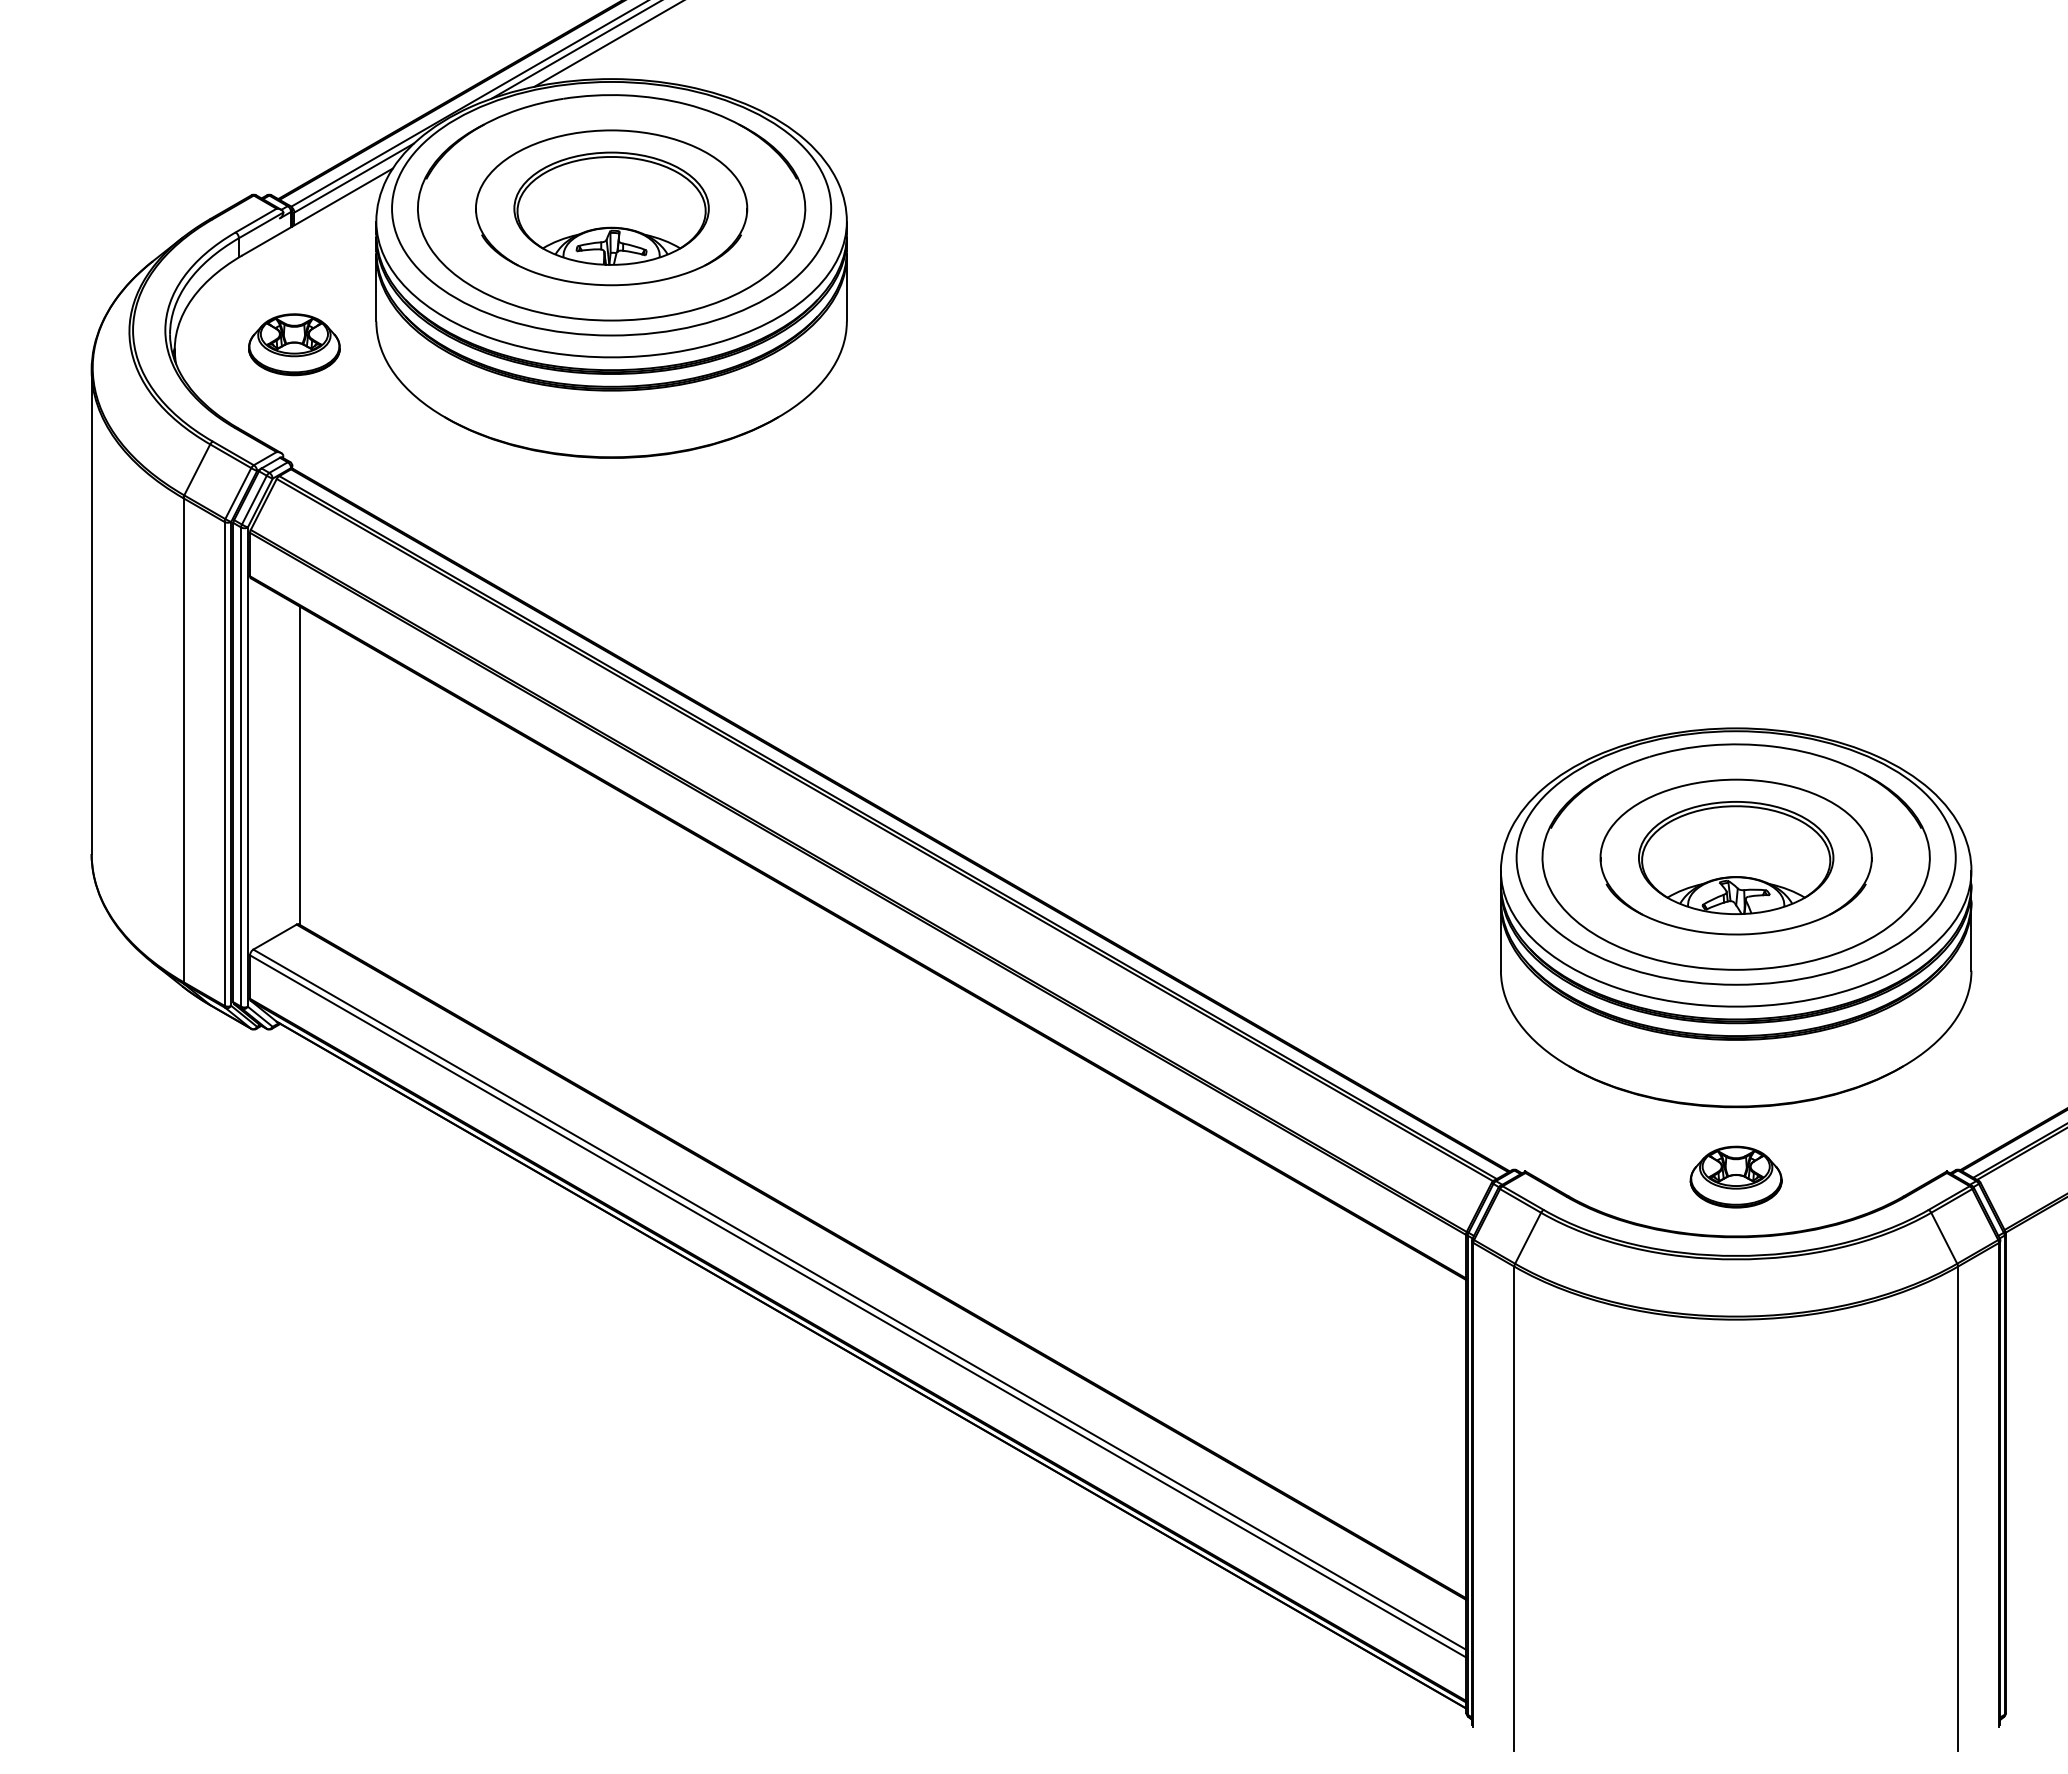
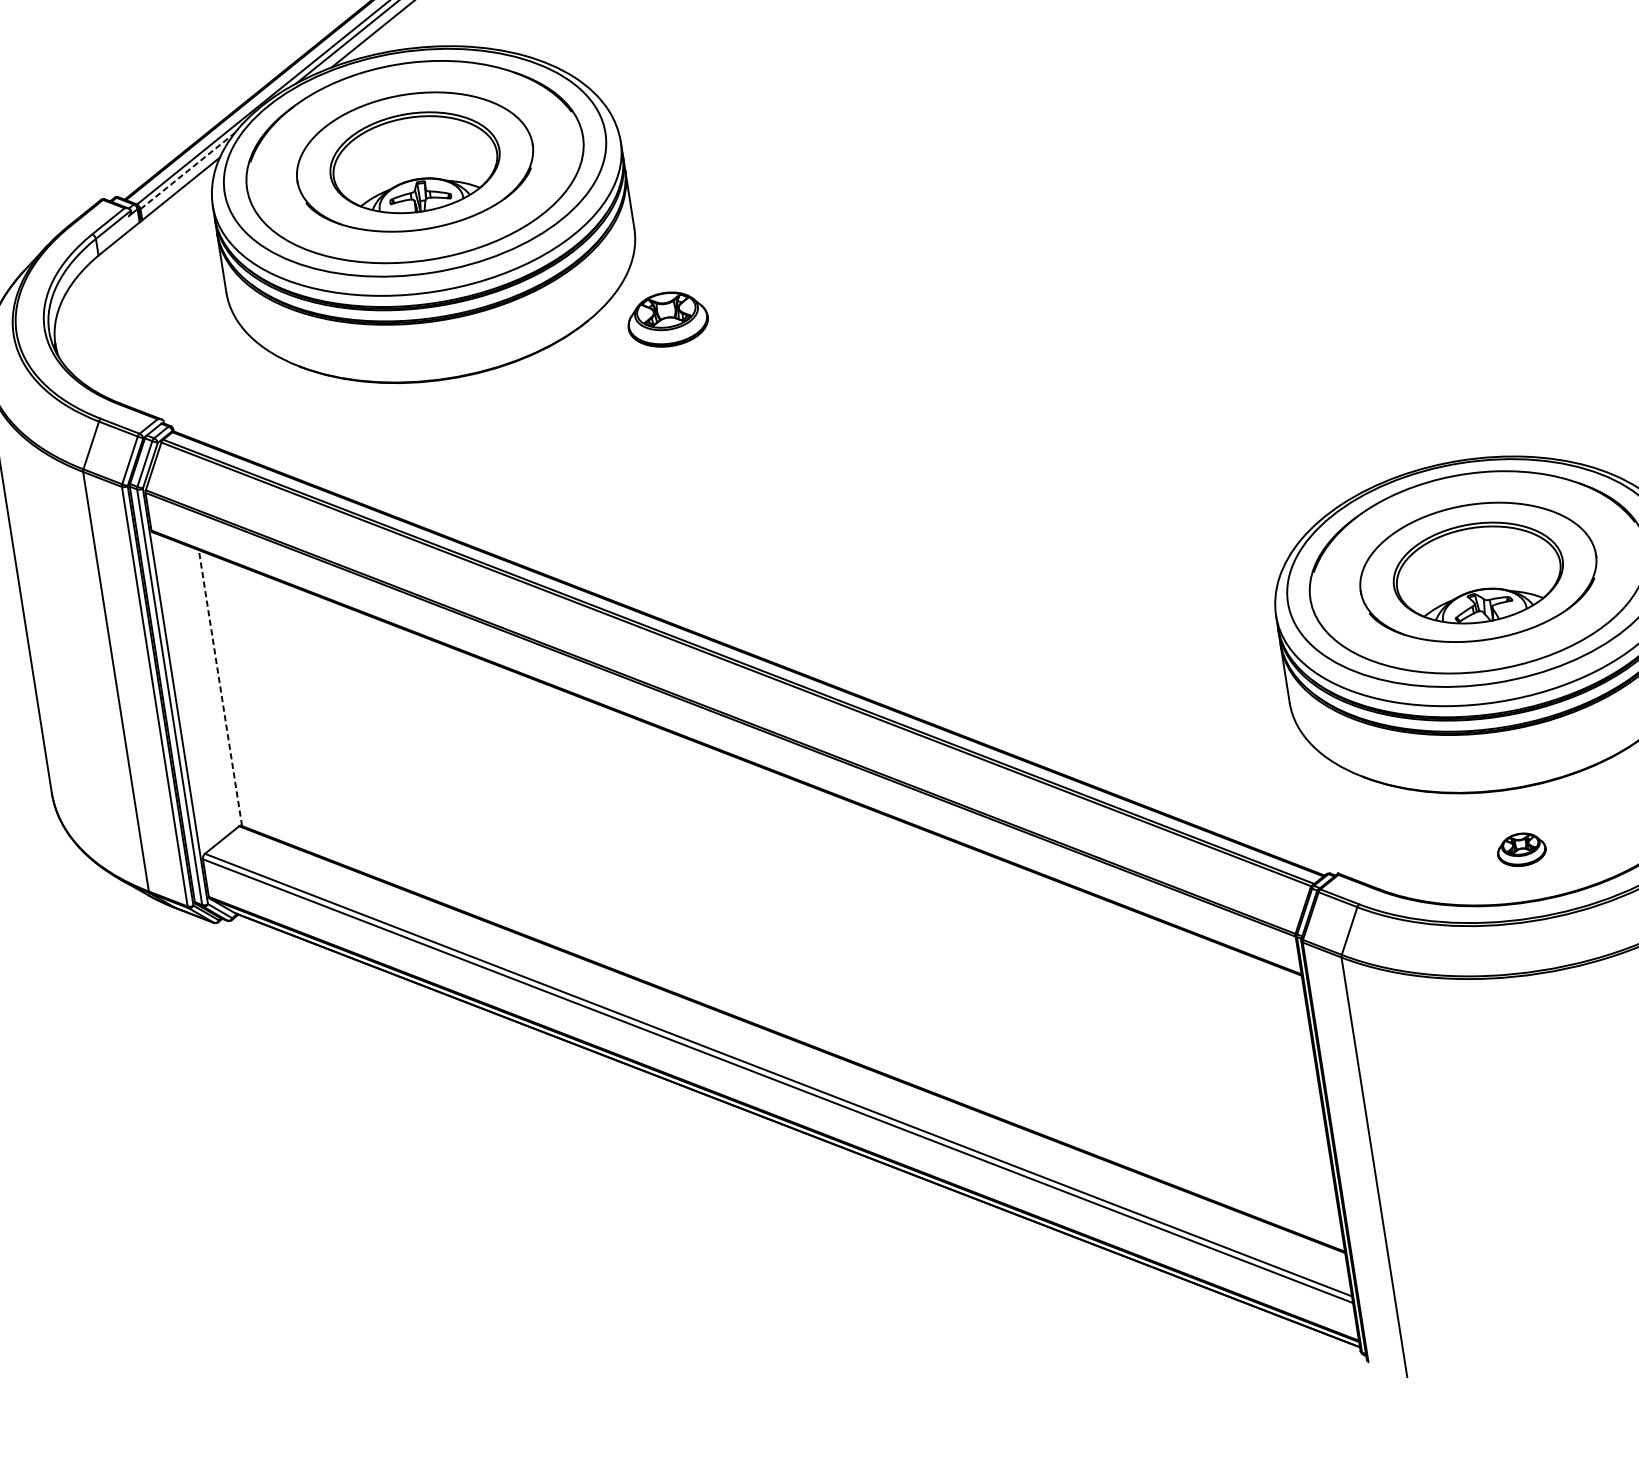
line: (354, 177) -> (187, 170), solid -> dashed
part: (294, 344) -> (667, 319), moved
line: (299, 765) -> (220, 687), solid -> dashed
part: (1735, 1176) -> (1521, 849), size x0.6

